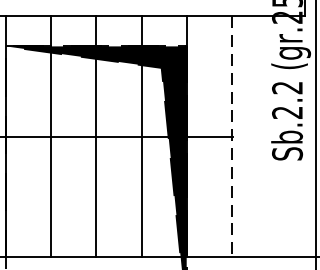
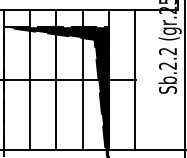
line: (231, 137) -> (135, 80), dashed -> solid

